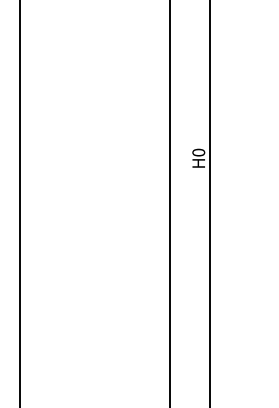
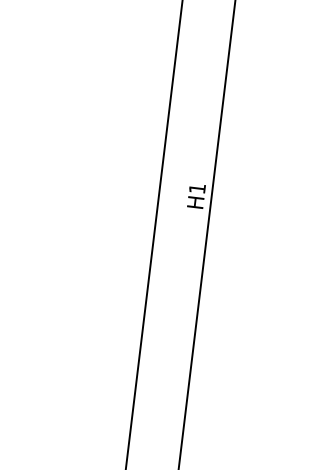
text: (198, 152) -> (197, 188), H0 -> H1

